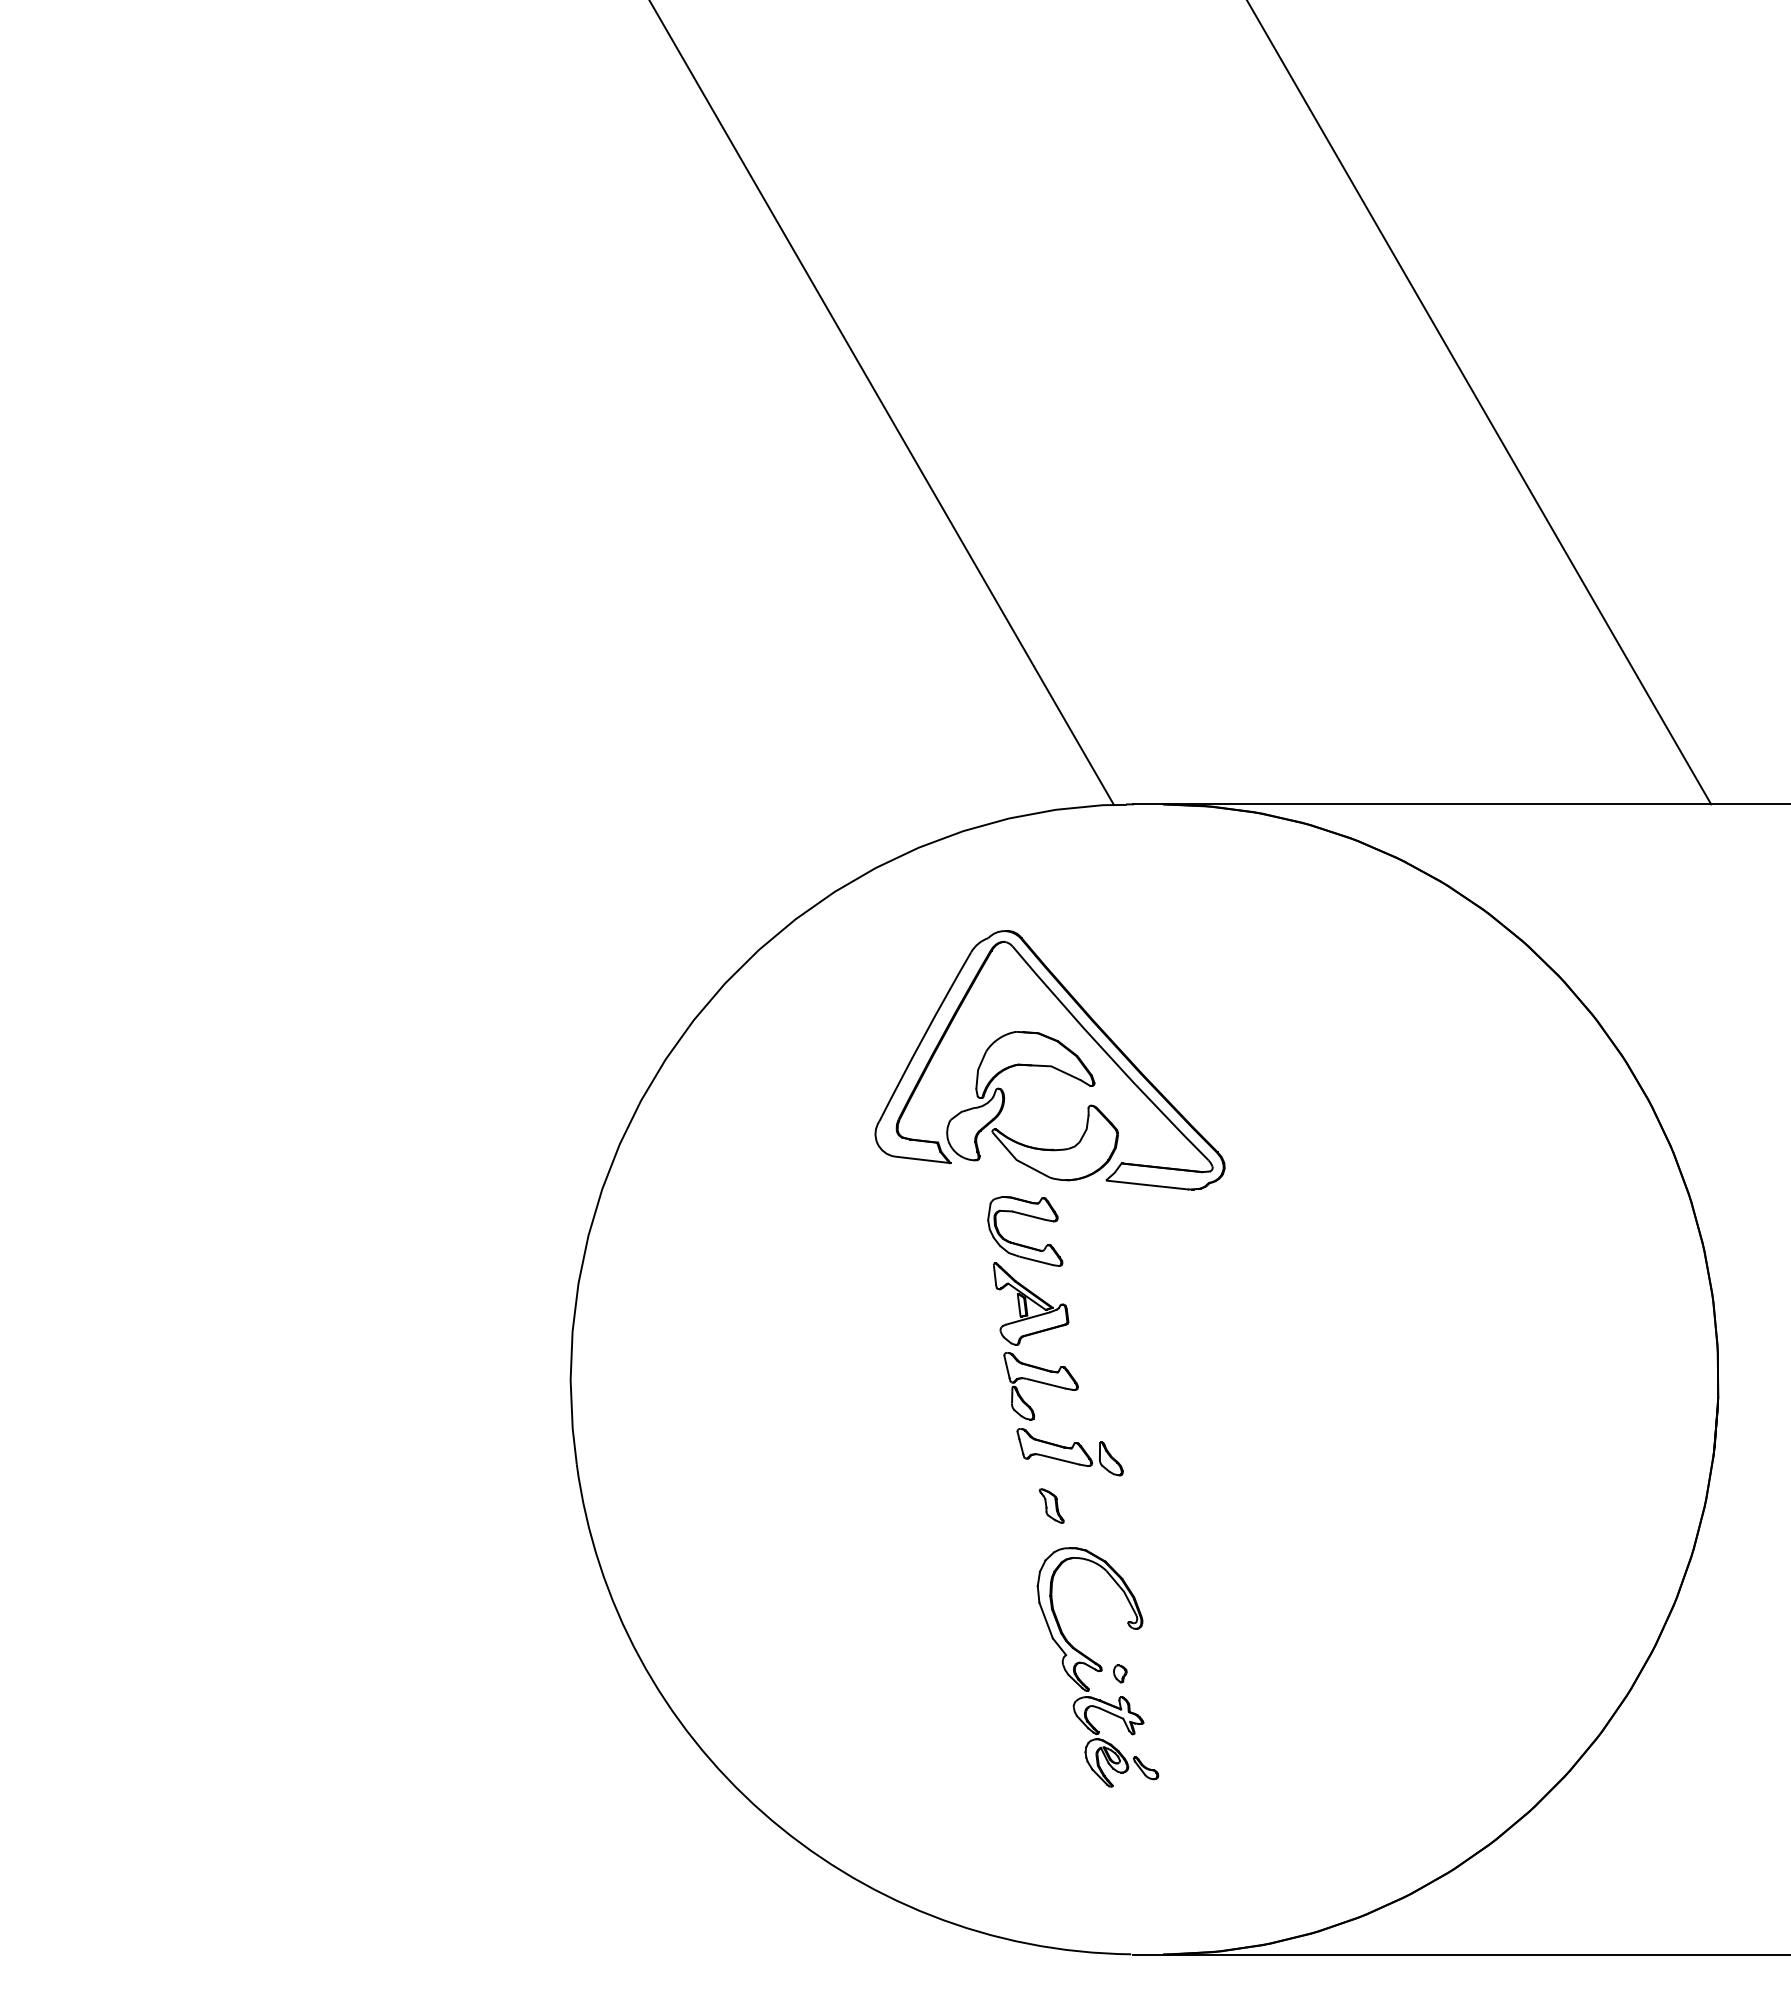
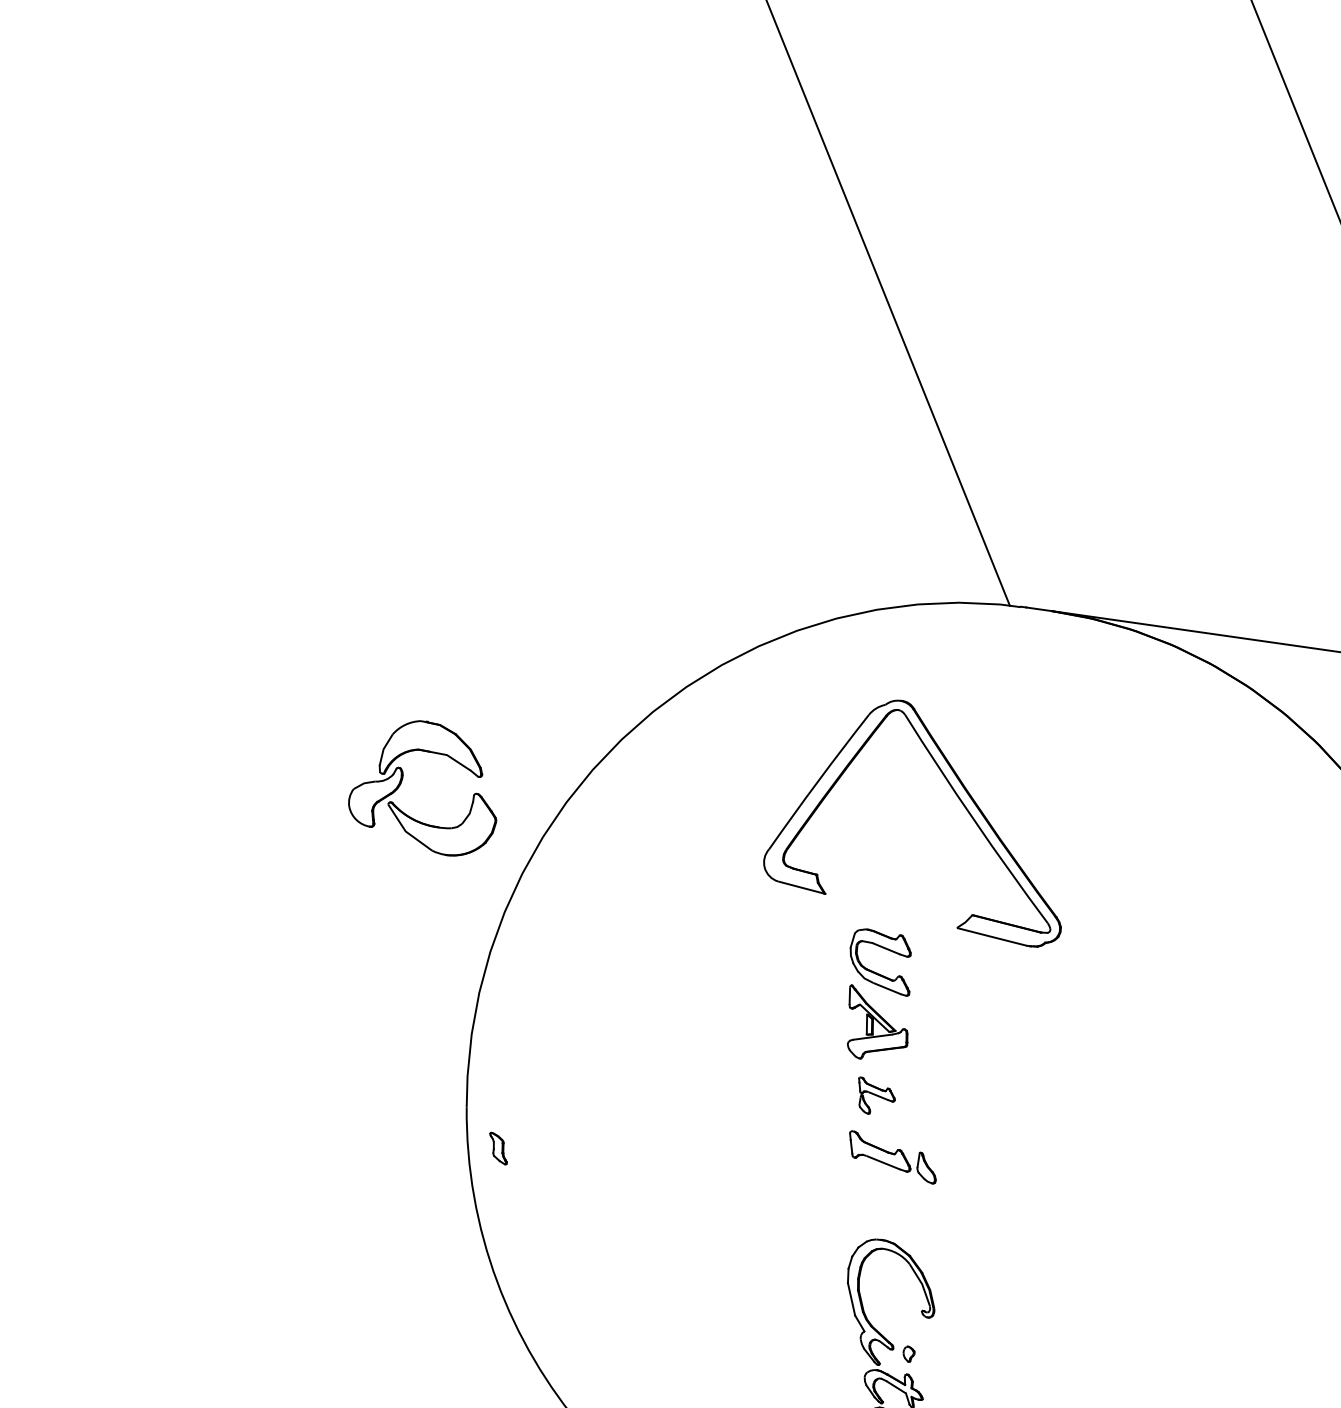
part: (1004, 1105) -> (401, 783), moved
part: (1040, 1386) -> (875, 1097), size x0.6
part: (1051, 1505) -> (498, 1148), moved

